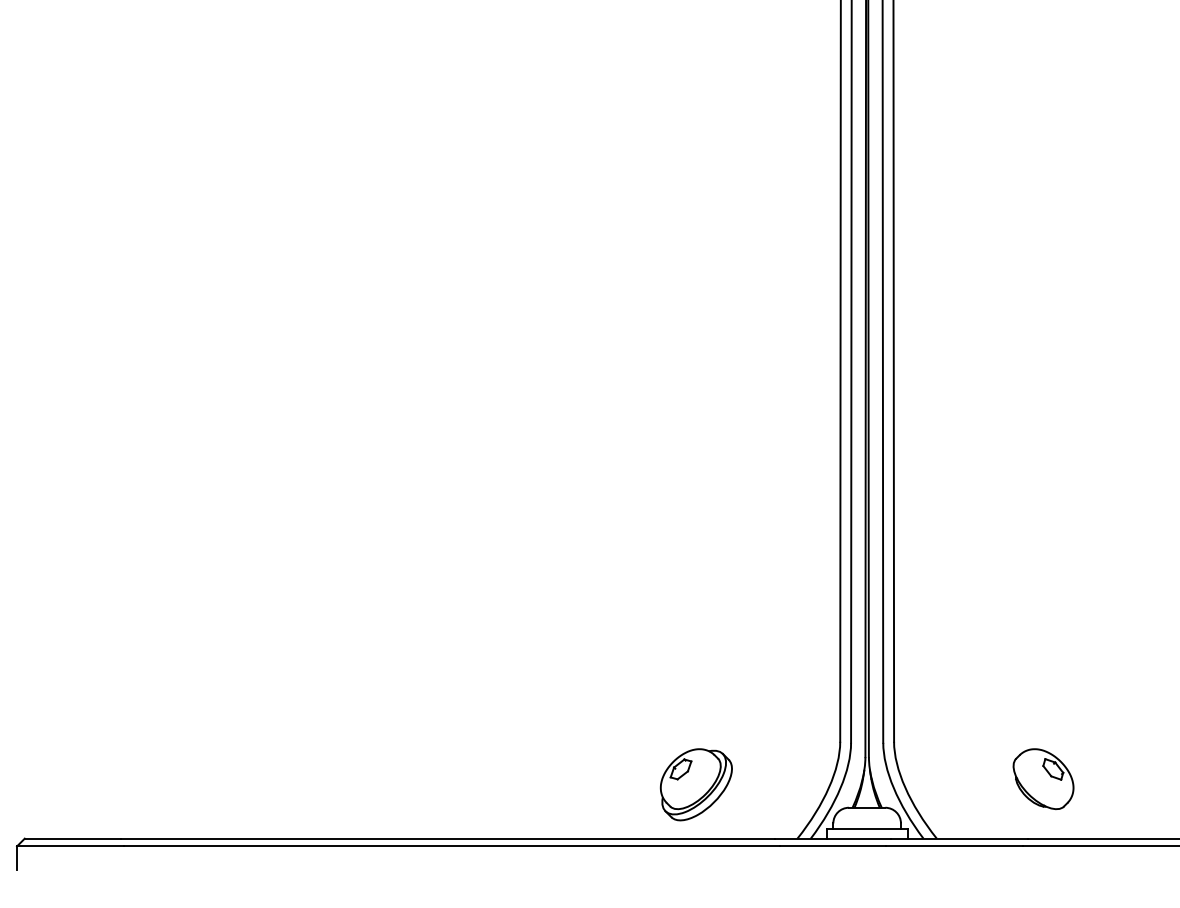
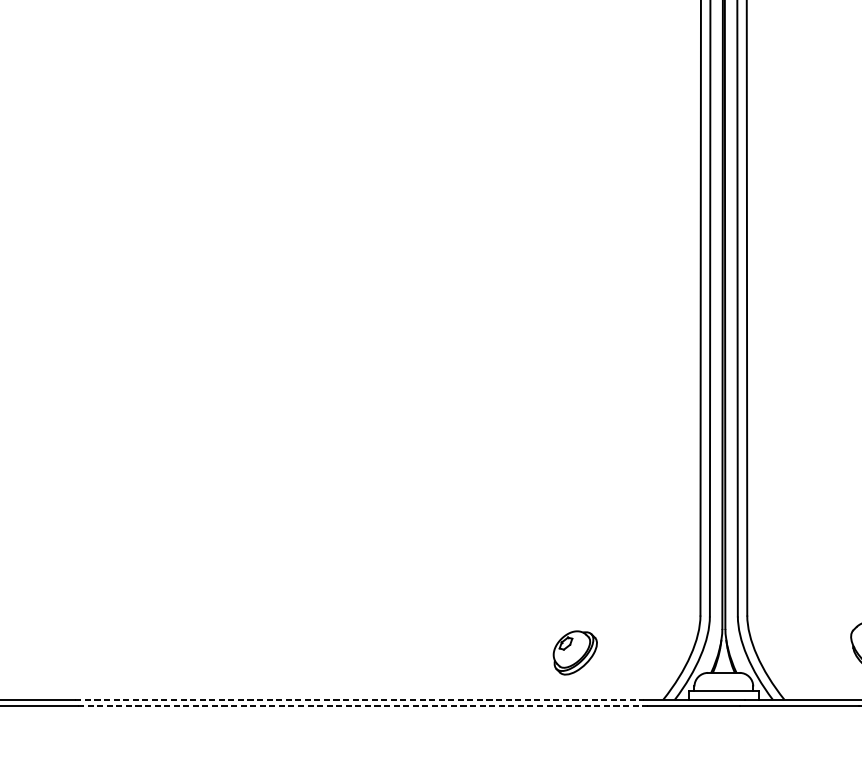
part: (695, 784) -> (574, 652), size x0.7
line: (447, 838) -> (359, 699), solid -> dashed
line: (451, 846) -> (362, 706), solid -> dashed

